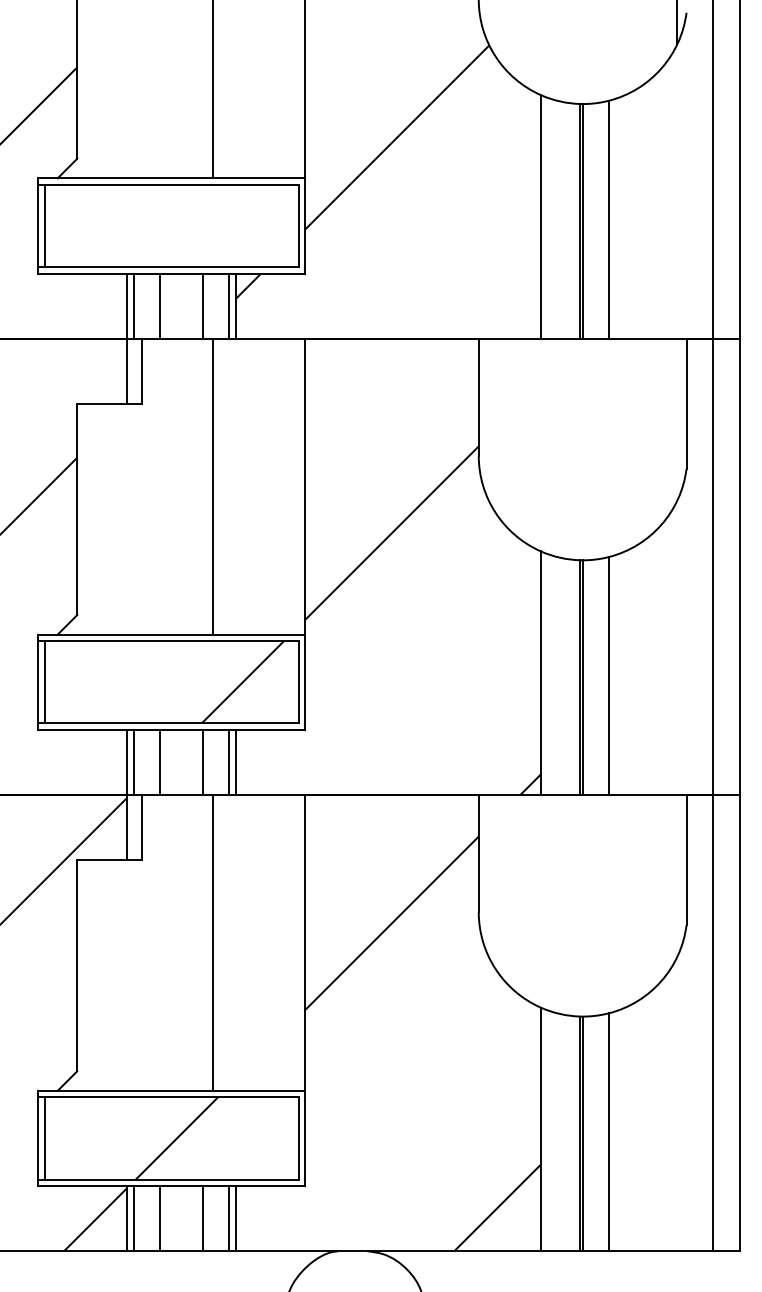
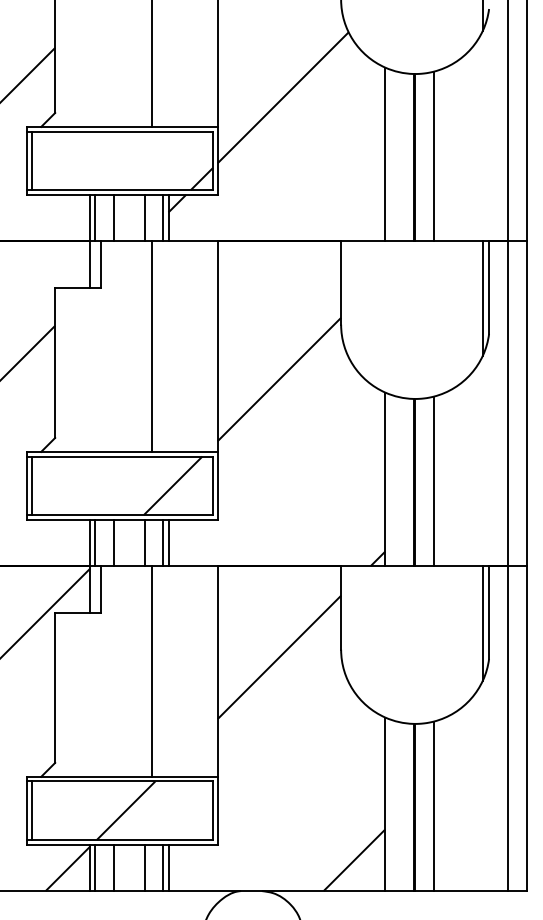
hatch: (282, 250) -> (201, 178), added
line: (677, 419) -> (482, 298), added
line: (677, 875) -> (482, 623), added

